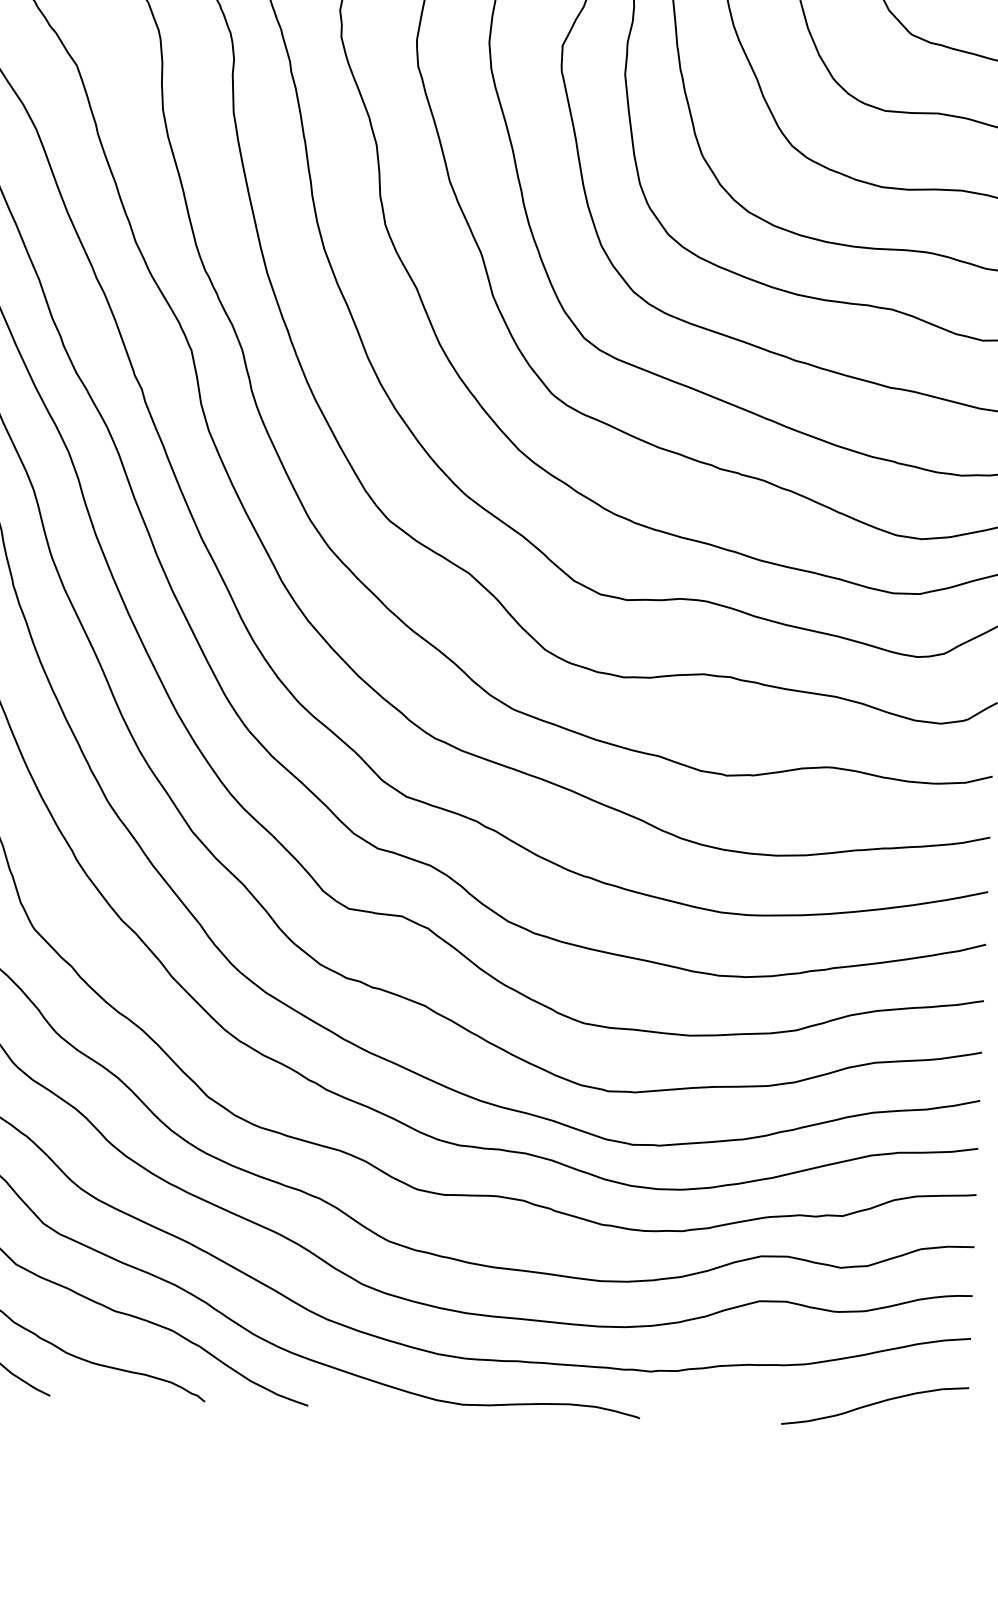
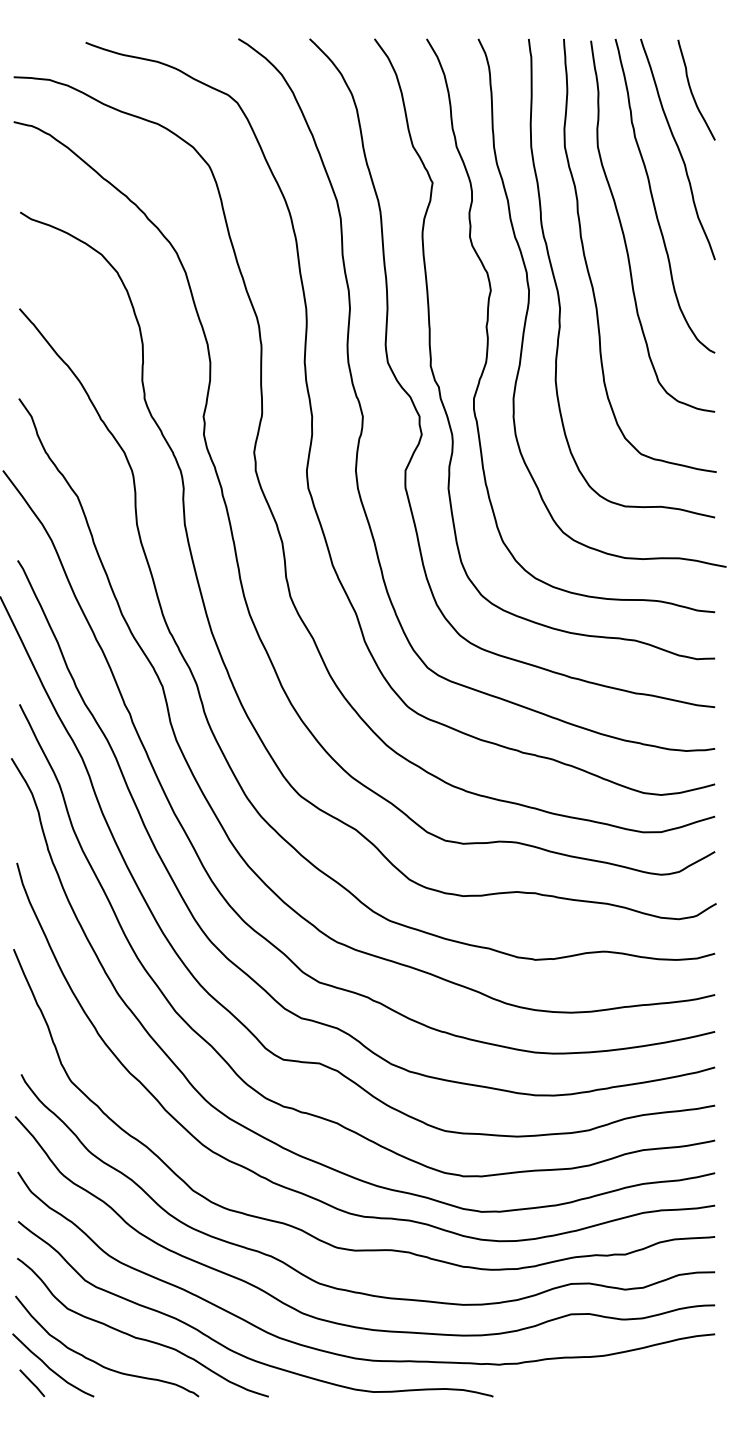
curve: (875, 1405) -> (652, 1381), removed

